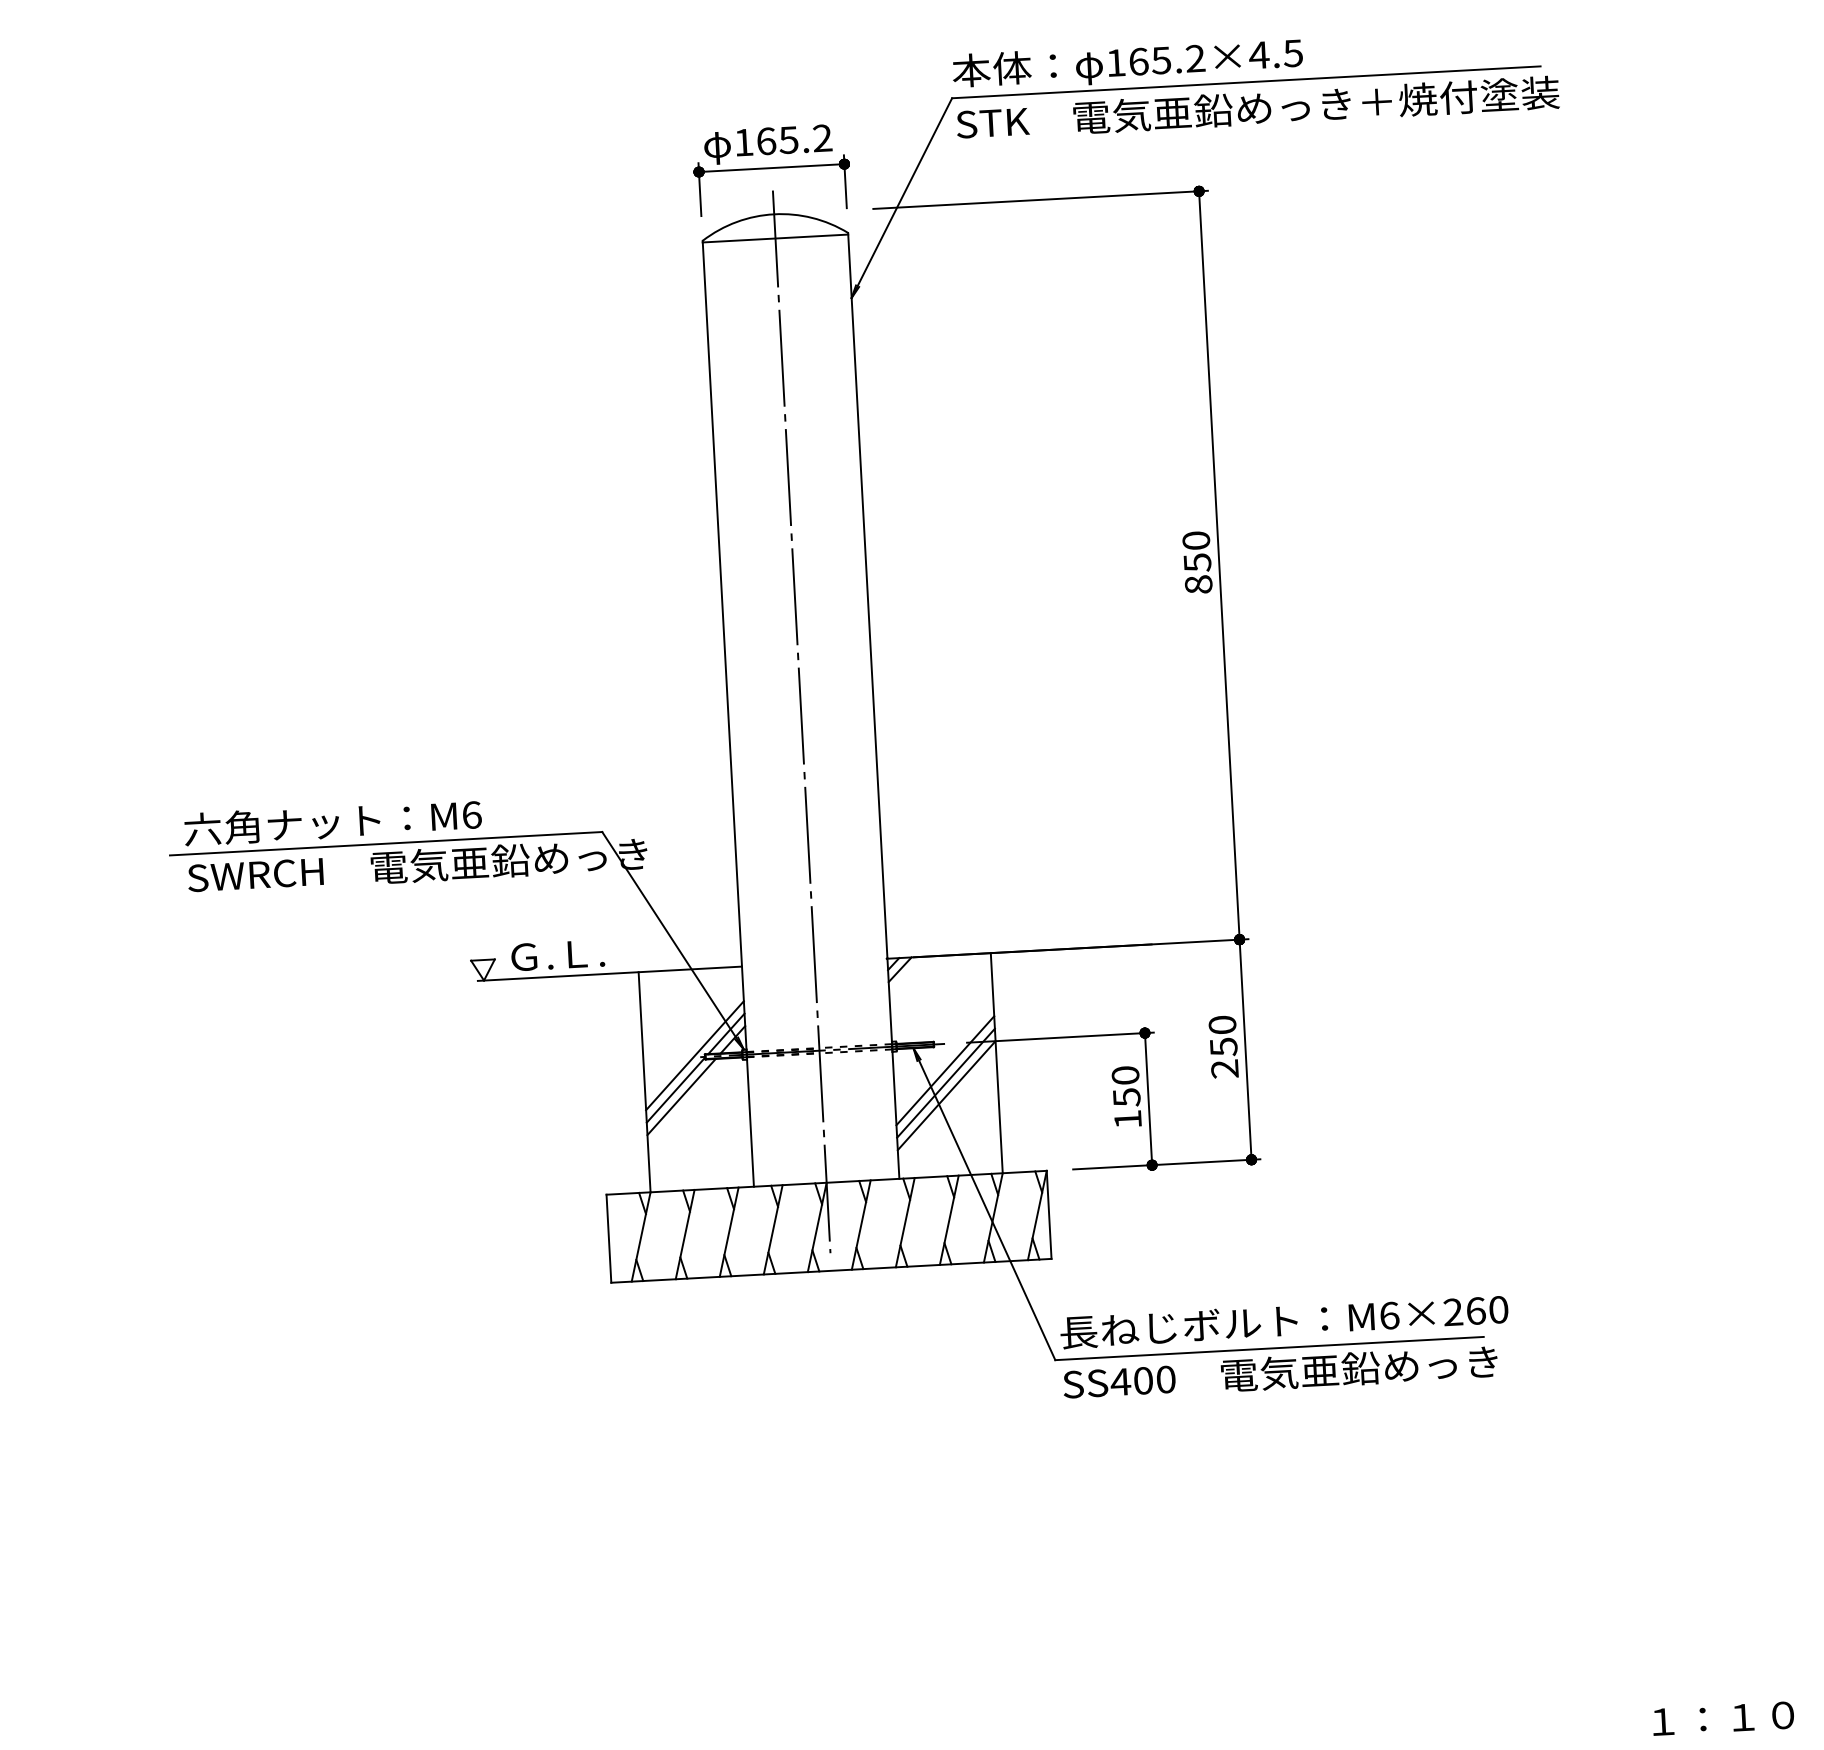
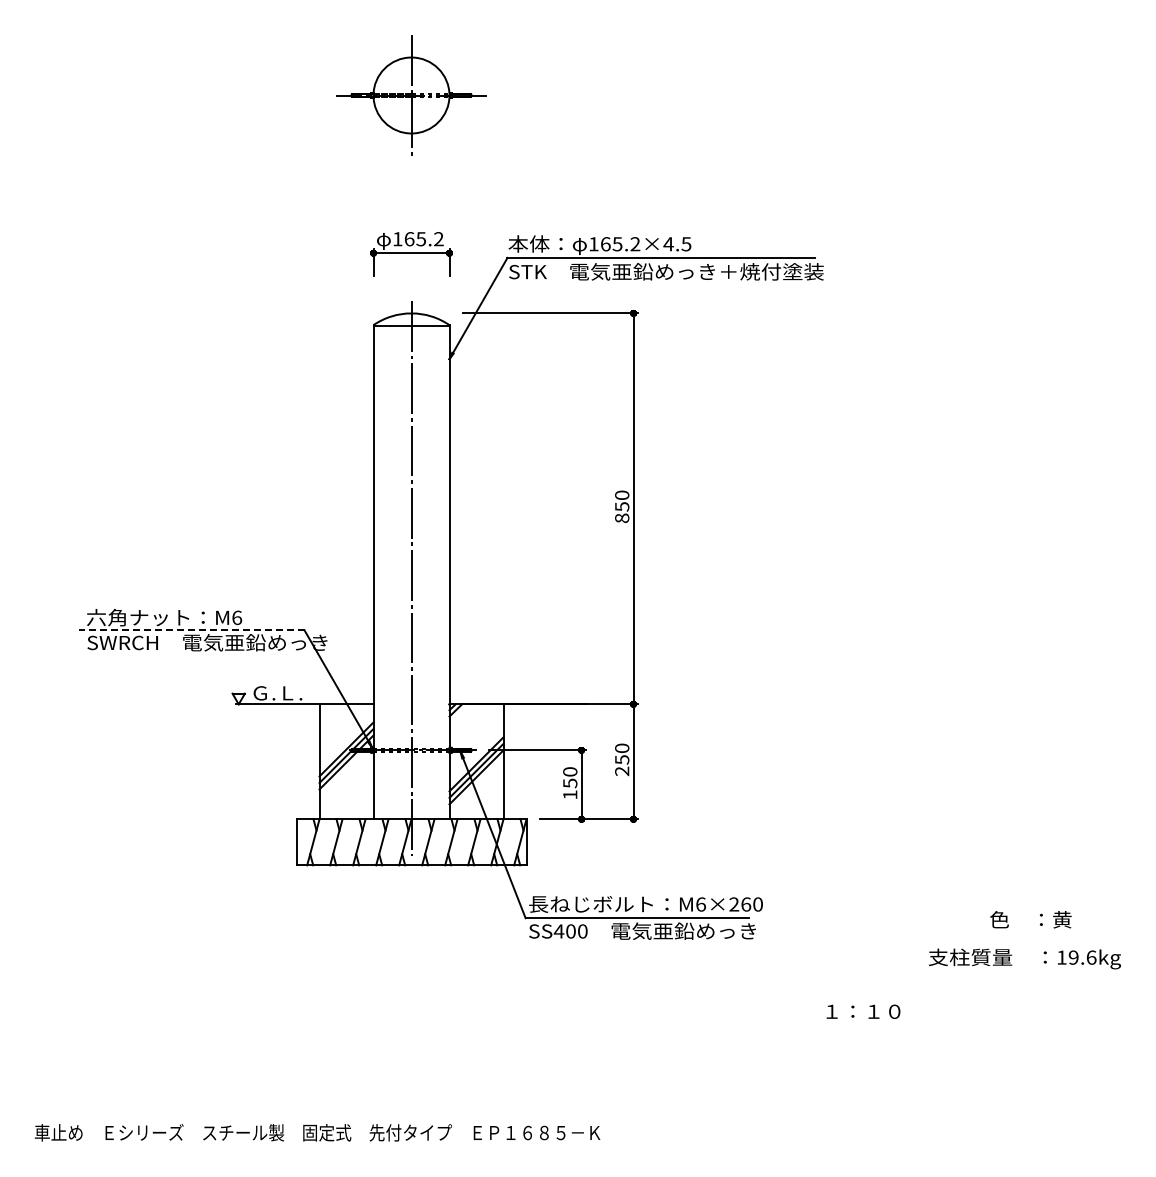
part: (771, 170) -> (411, 254), moved
line: (385, 844) -> (191, 630), solid -> dashed
text: (1723, 1718) -> (863, 1011), moved

